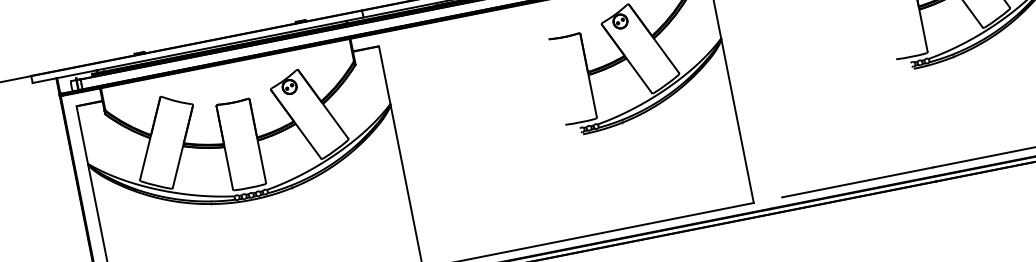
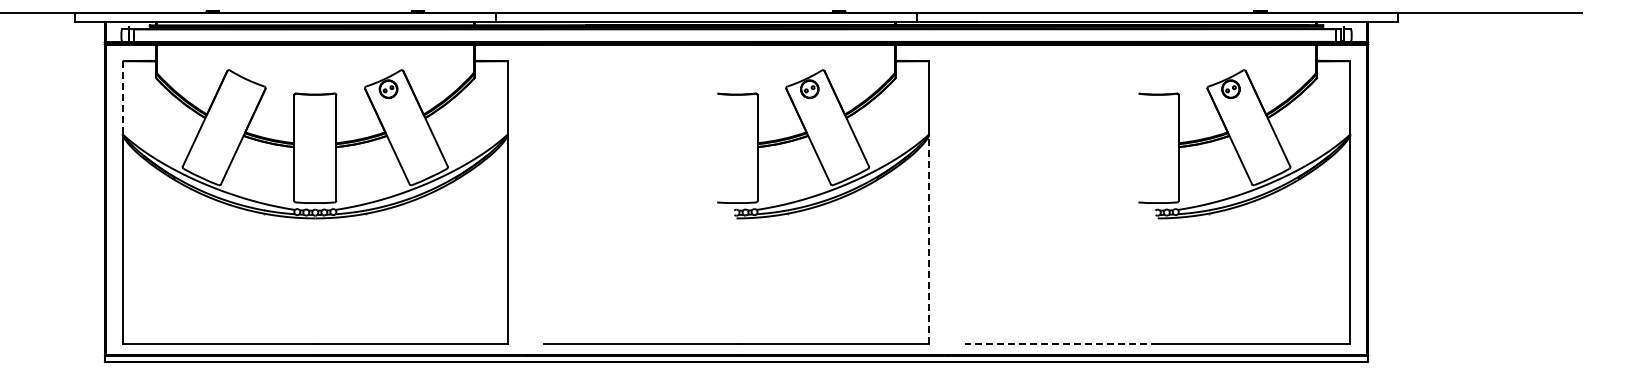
line: (737, 120) -> (929, 239), solid -> dashed
line: (82, 134) -> (122, 97), solid -> dashed
line: (856, 182) -> (1060, 343), solid -> dashed

